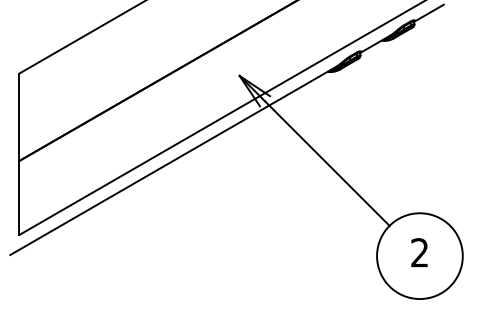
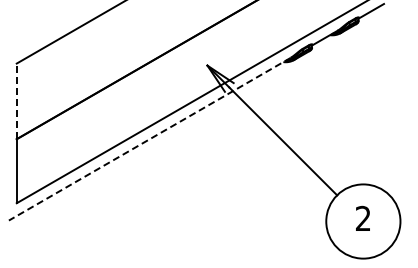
line: (19, 117) -> (16, 101), solid -> dashed
line: (172, 161) -> (149, 139), solid -> dashed

